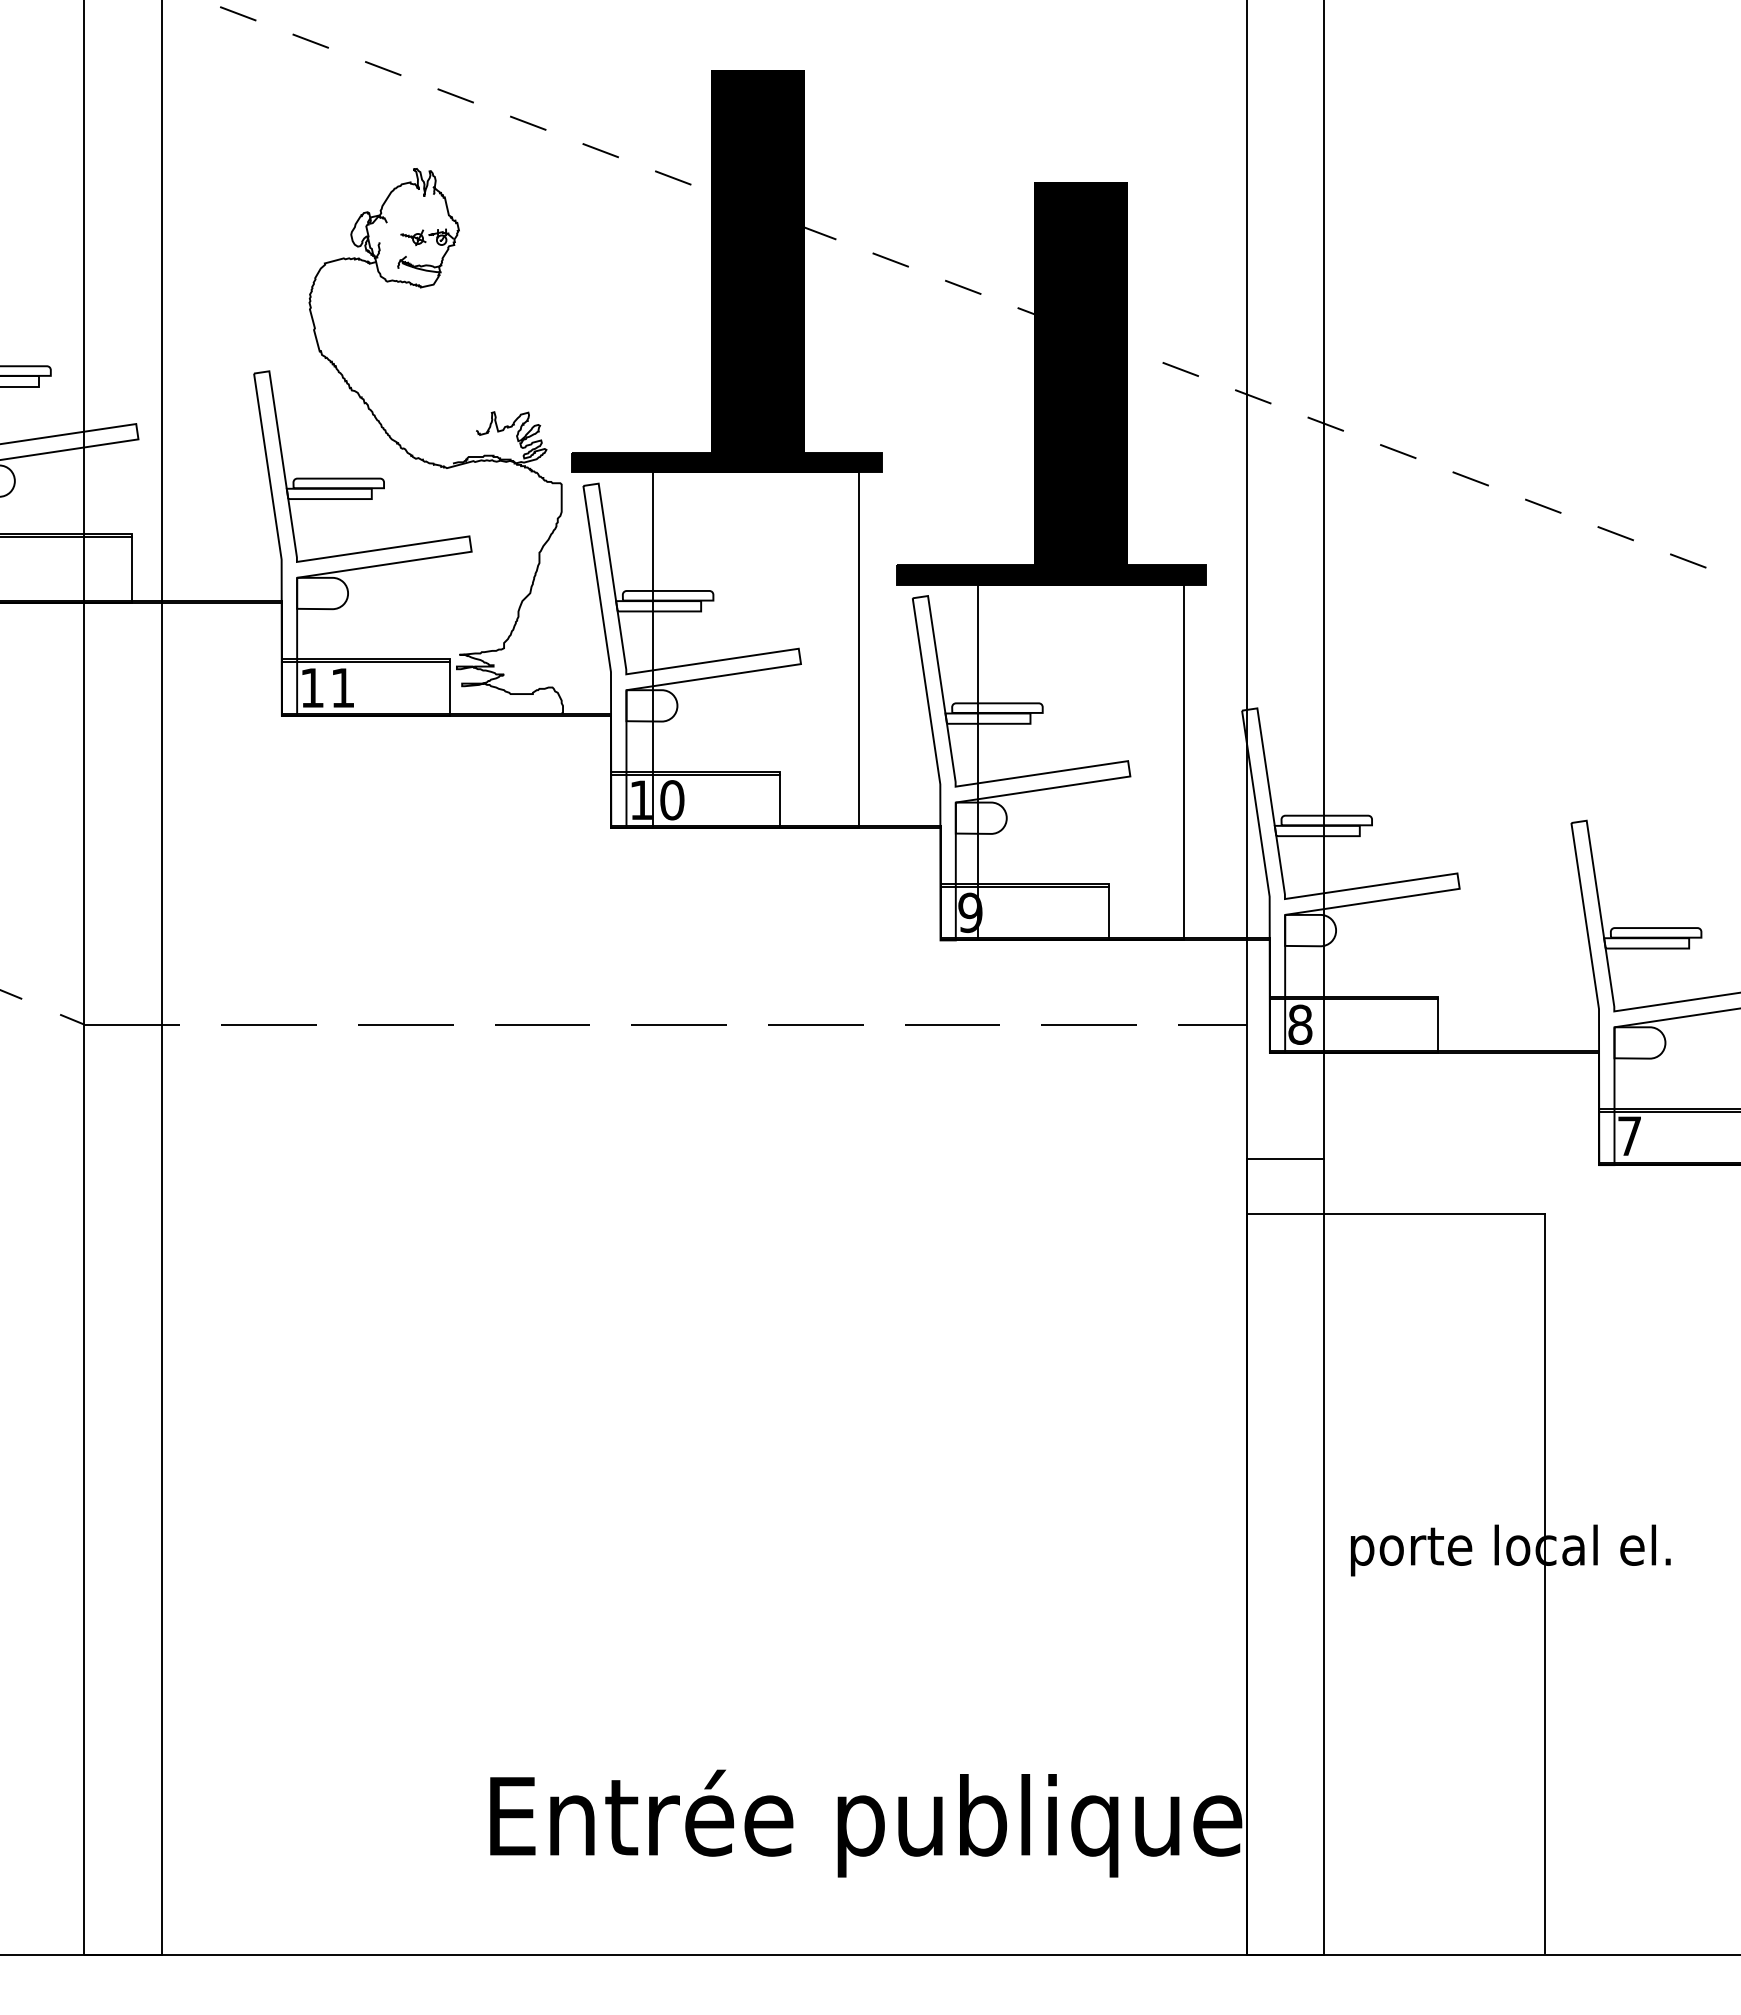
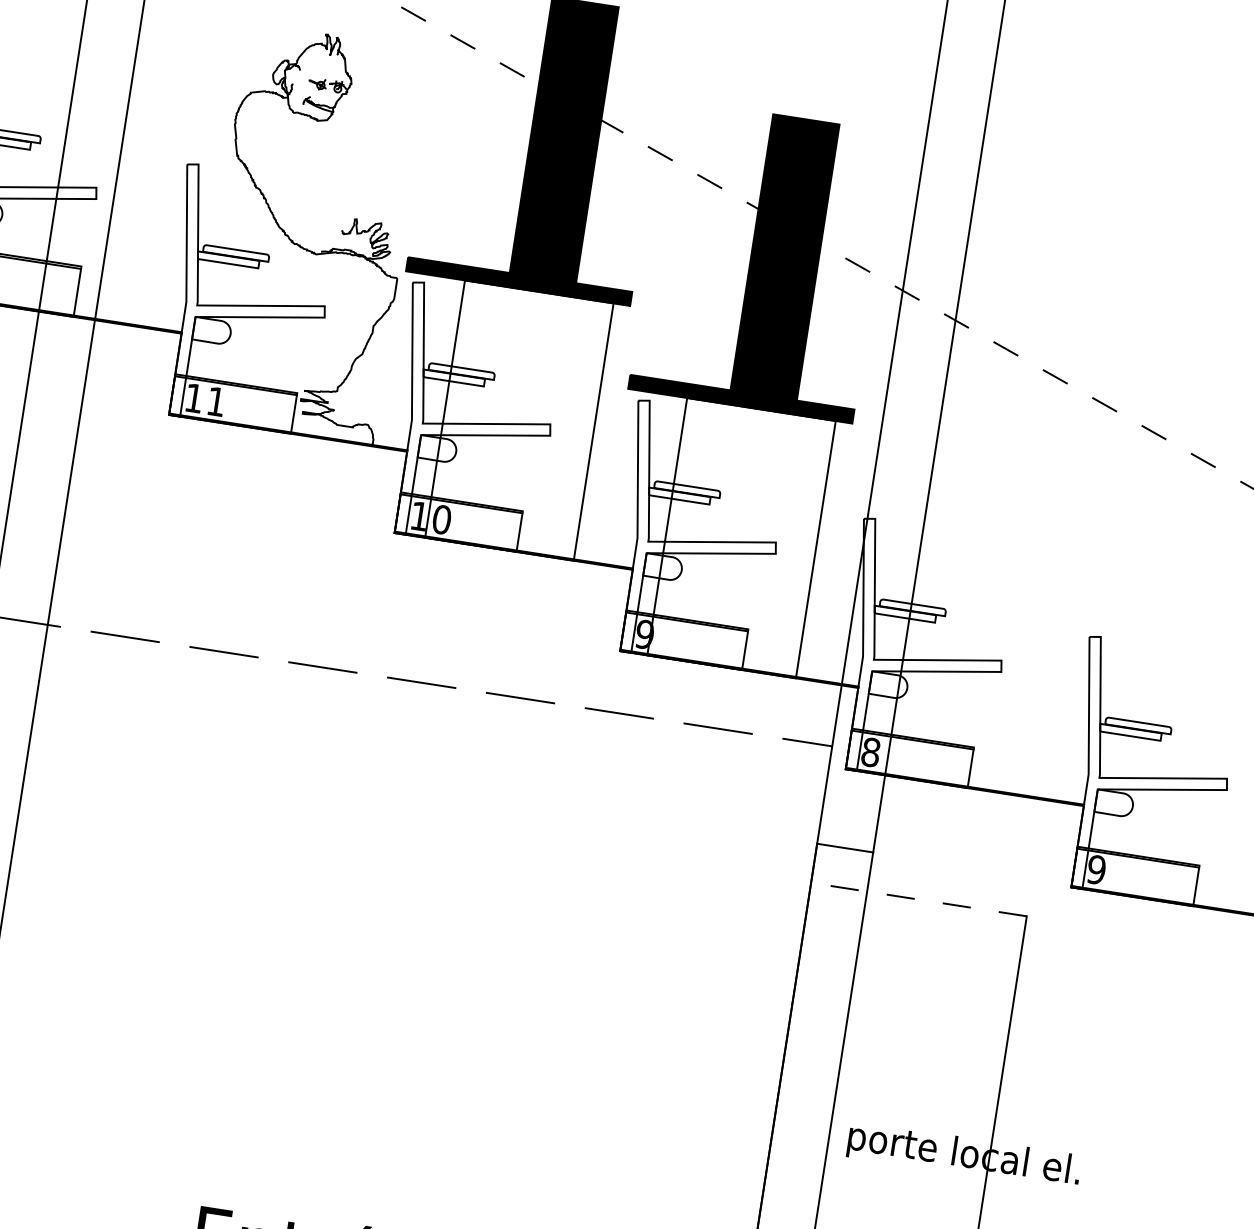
text: (1629, 1136) -> (1096, 870), 7 -> 9
line: (1395, 1213) -> (918, 899), solid -> dashed

